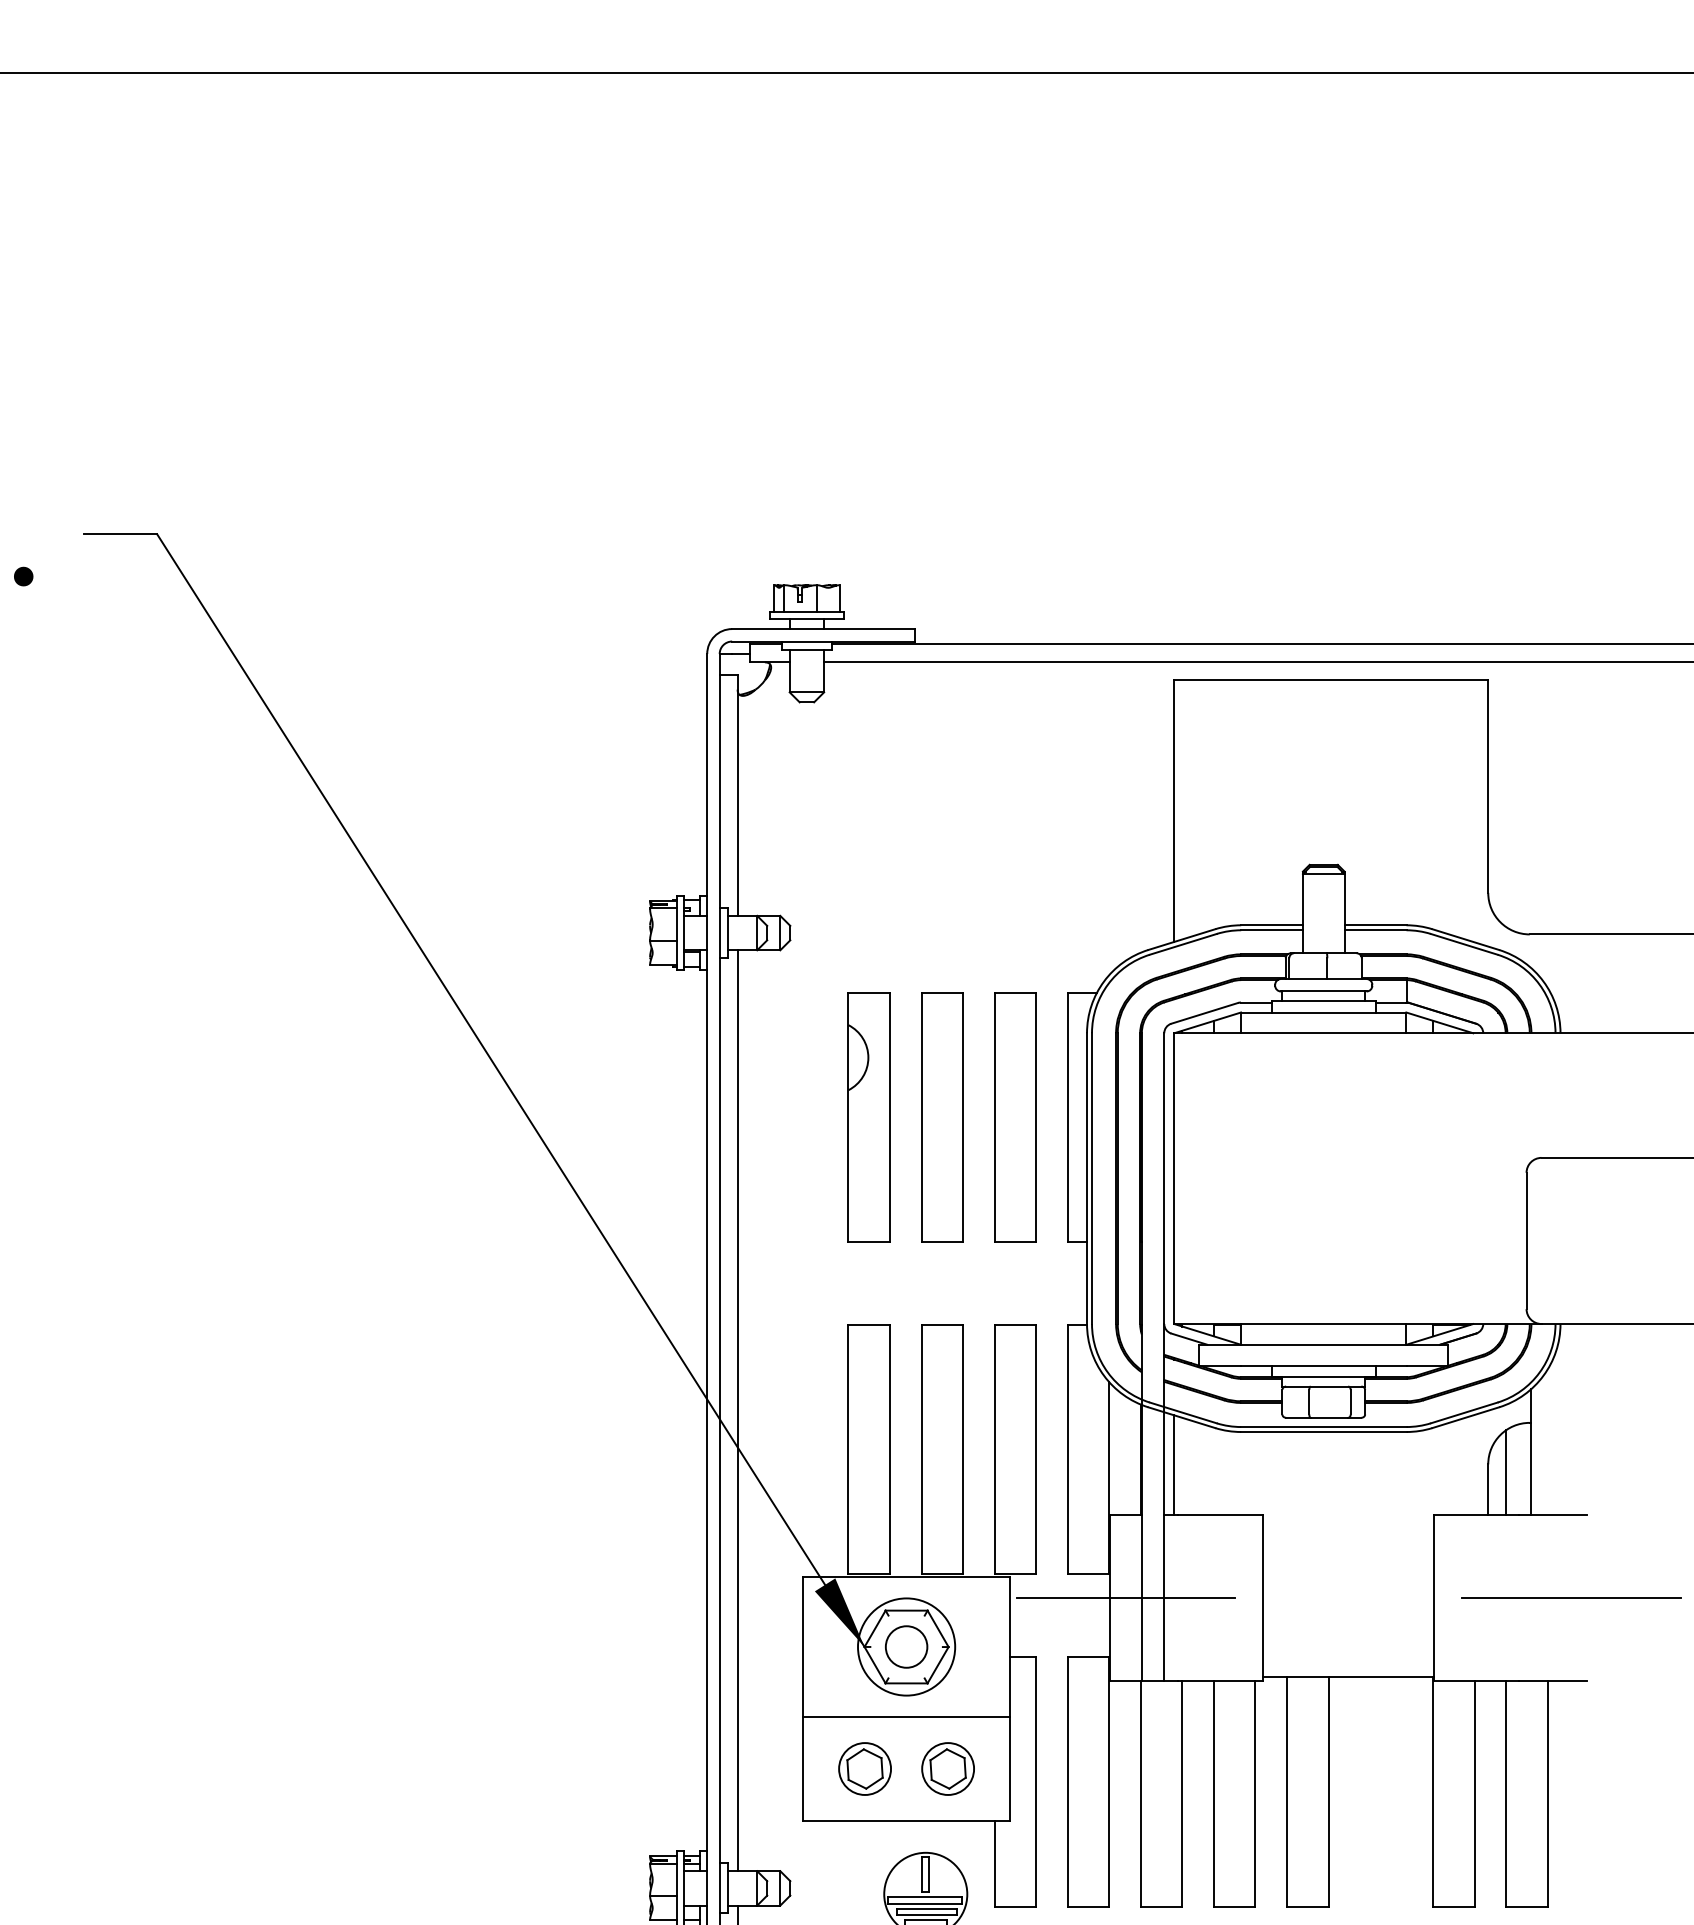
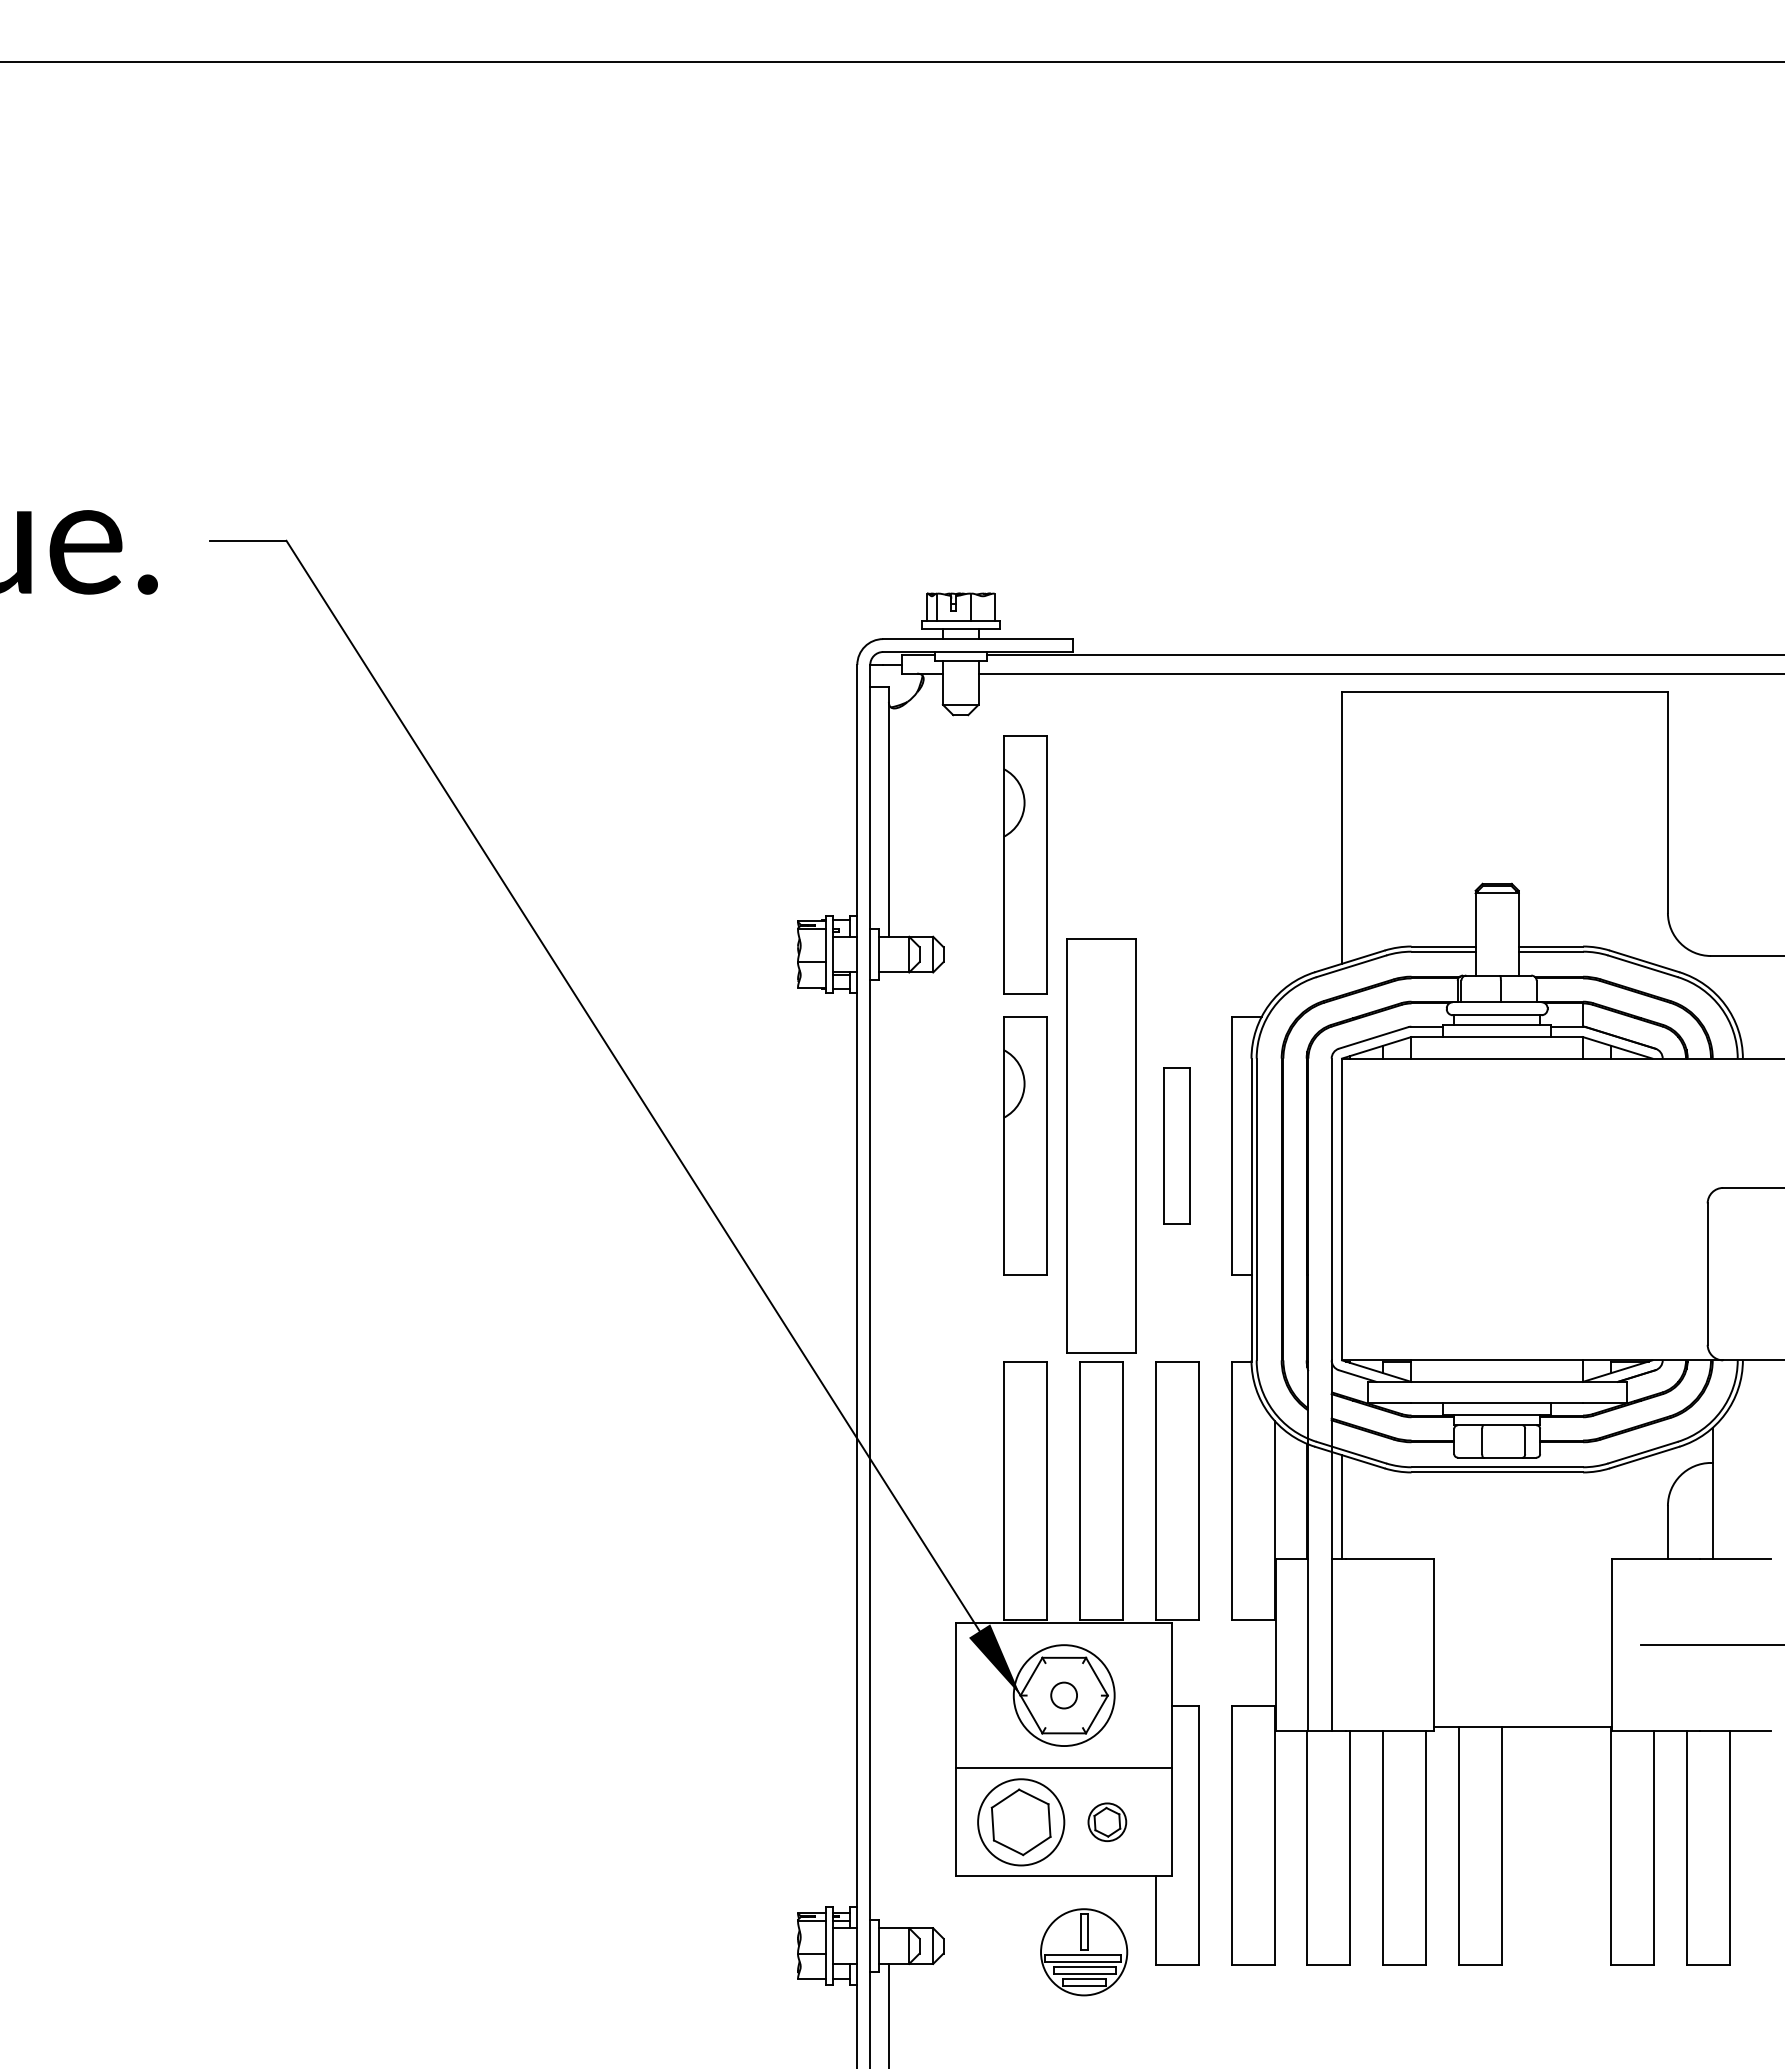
part: (869, 846) -> (1025, 864), added
part: (942, 1116) -> (1101, 1145), size x1.6
part: (1015, 1116) -> (1177, 1145), size x0.6
line: (737, 1410) -> (888, 1450), removed
line: (1506, 1472) -> (1686, 1514), removed
line: (1125, 1597) -> (1291, 1644), removed
circle: (905, 1646) -> (1063, 1695), size x0.6
part: (864, 1768) -> (1020, 1821), size x1.6
part: (948, 1769) -> (1107, 1822), size x0.7

